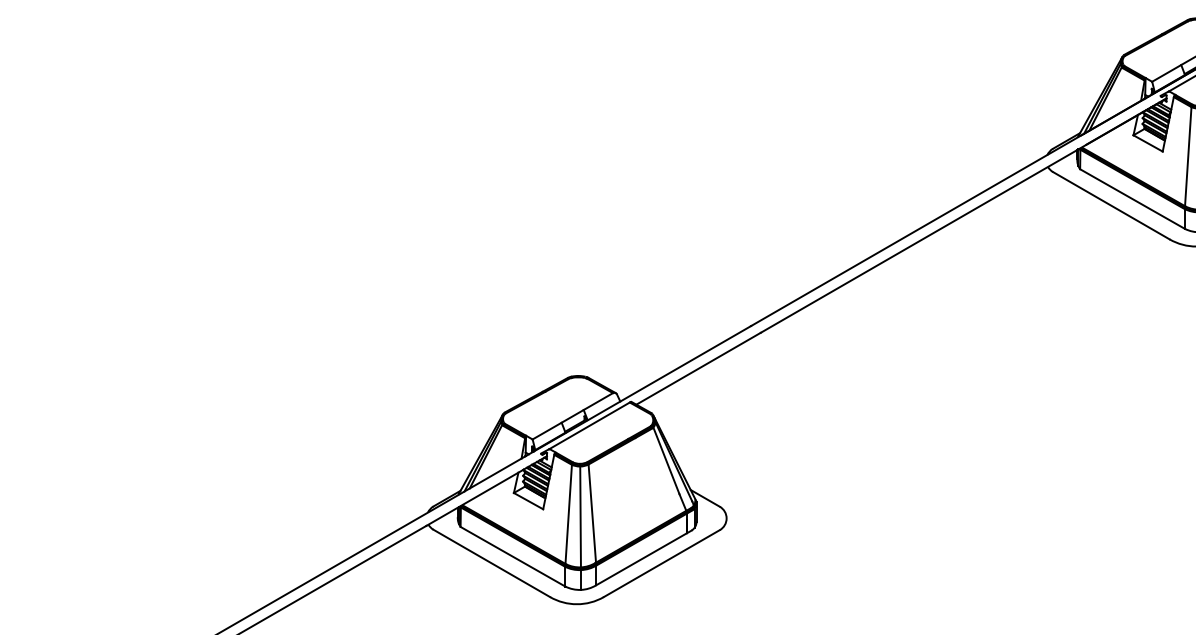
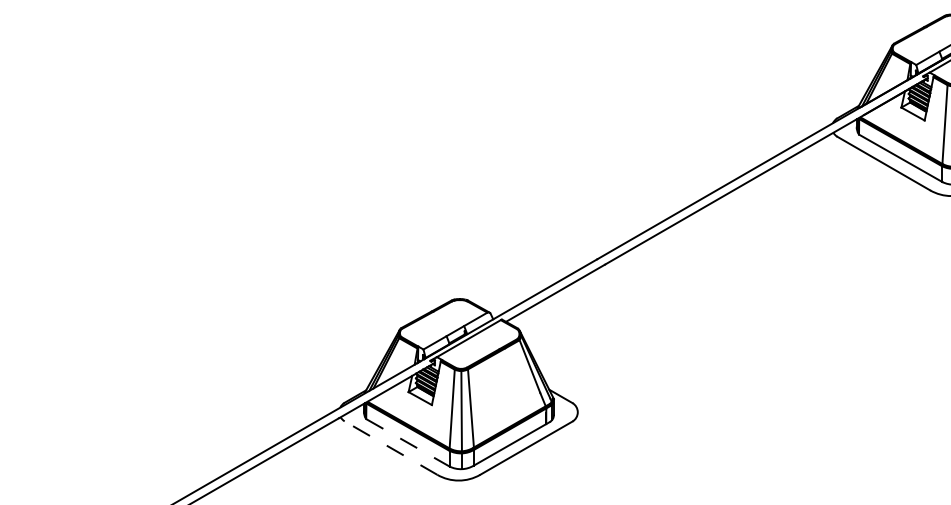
line: (513, 557) -> (408, 443), solid -> dashed
line: (491, 563) -> (390, 448), solid -> dashed

